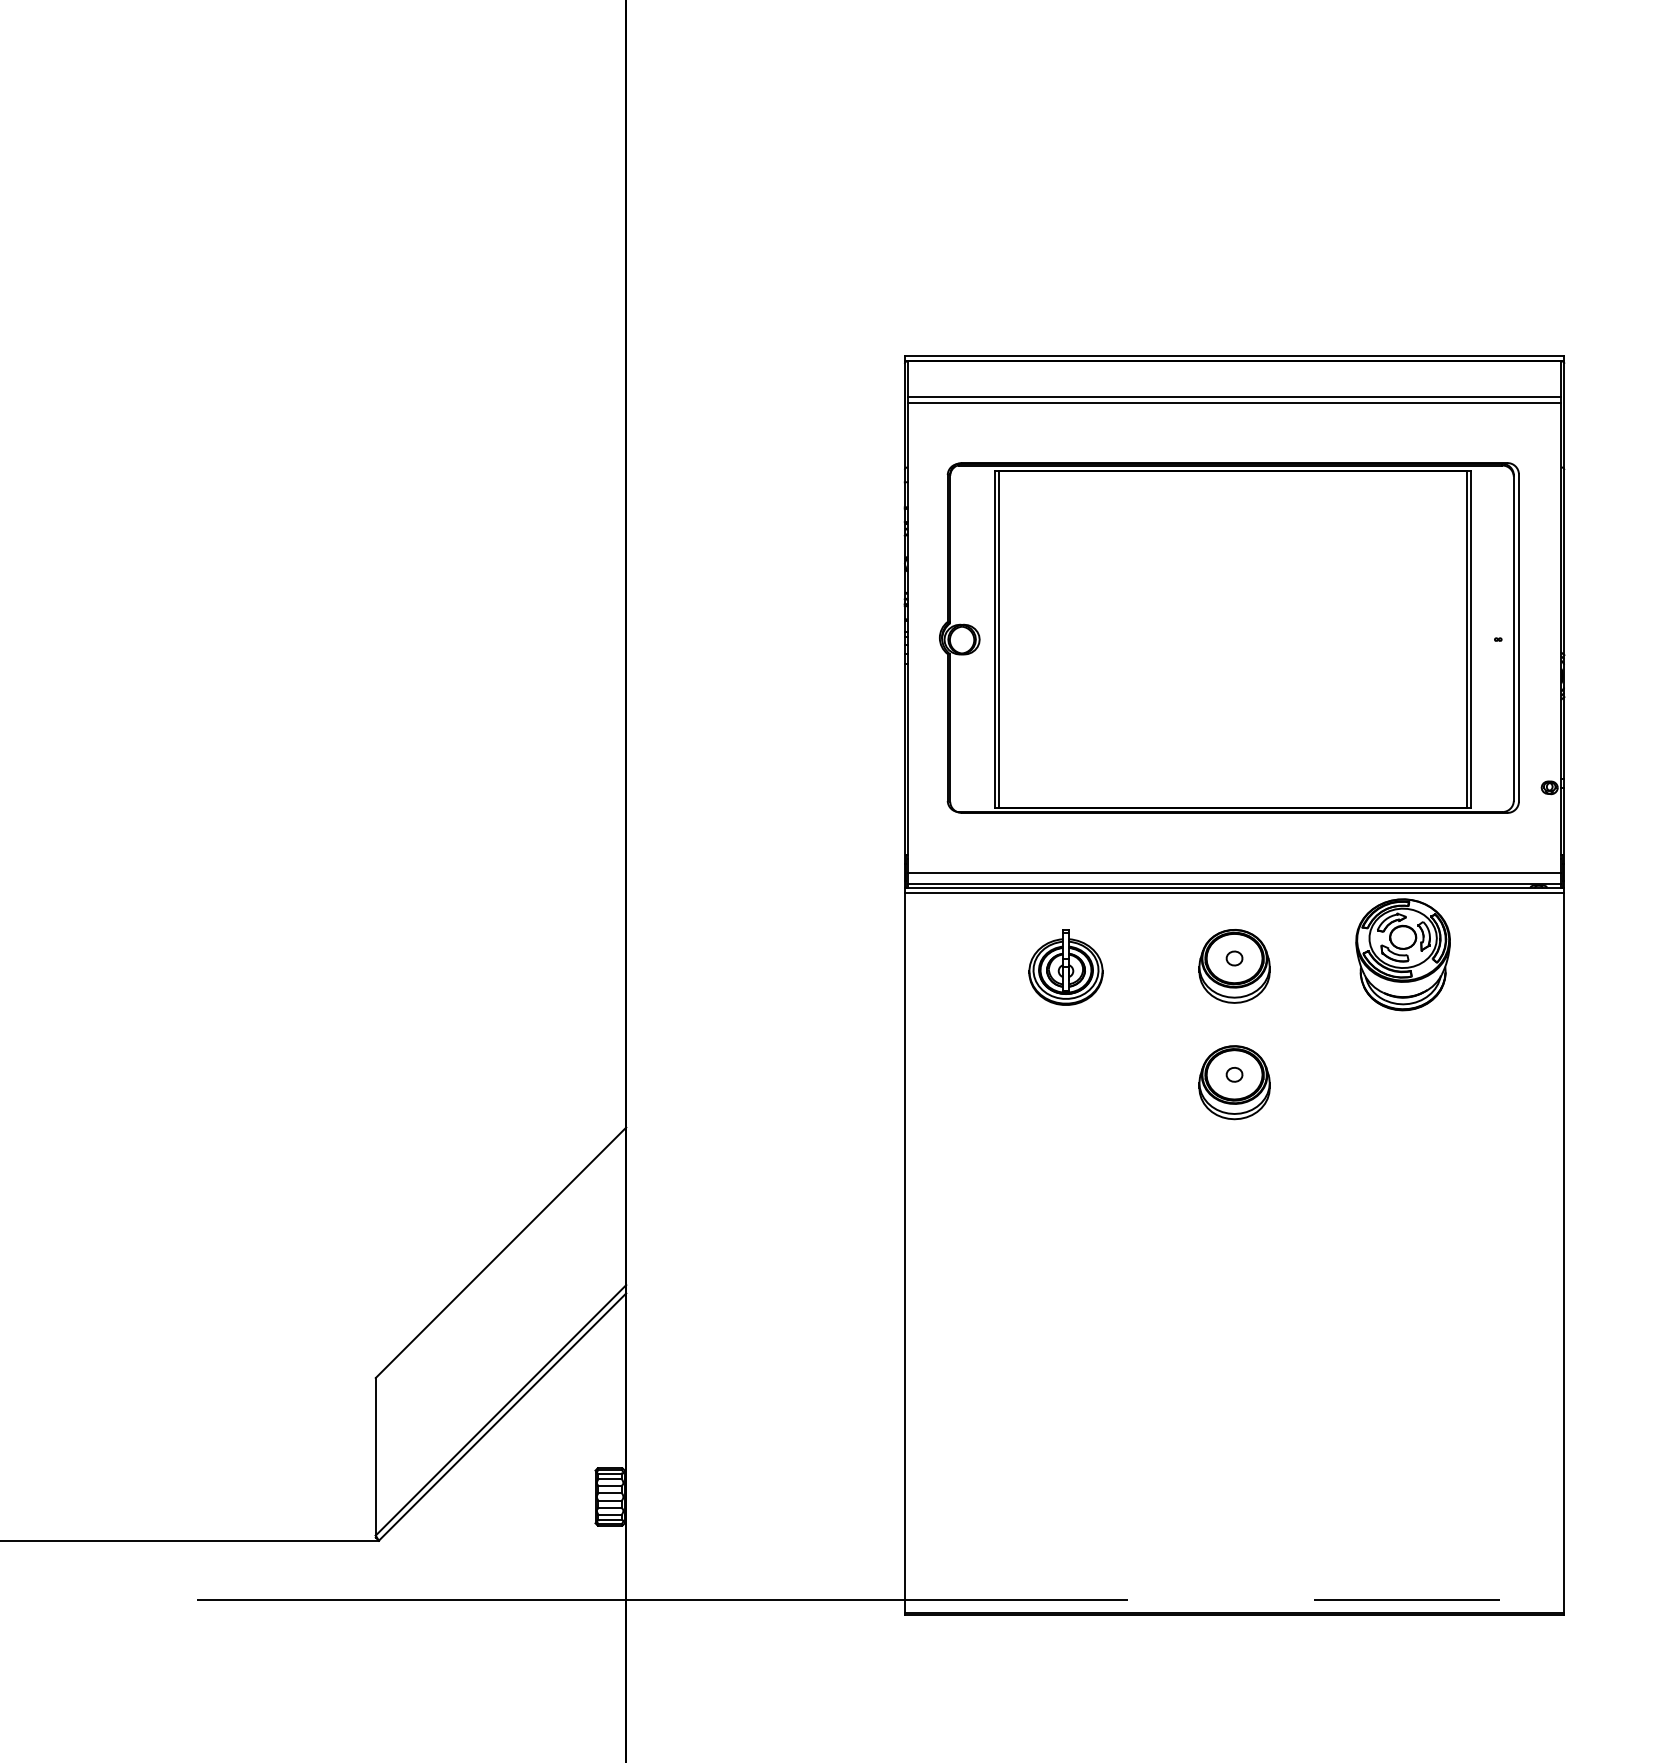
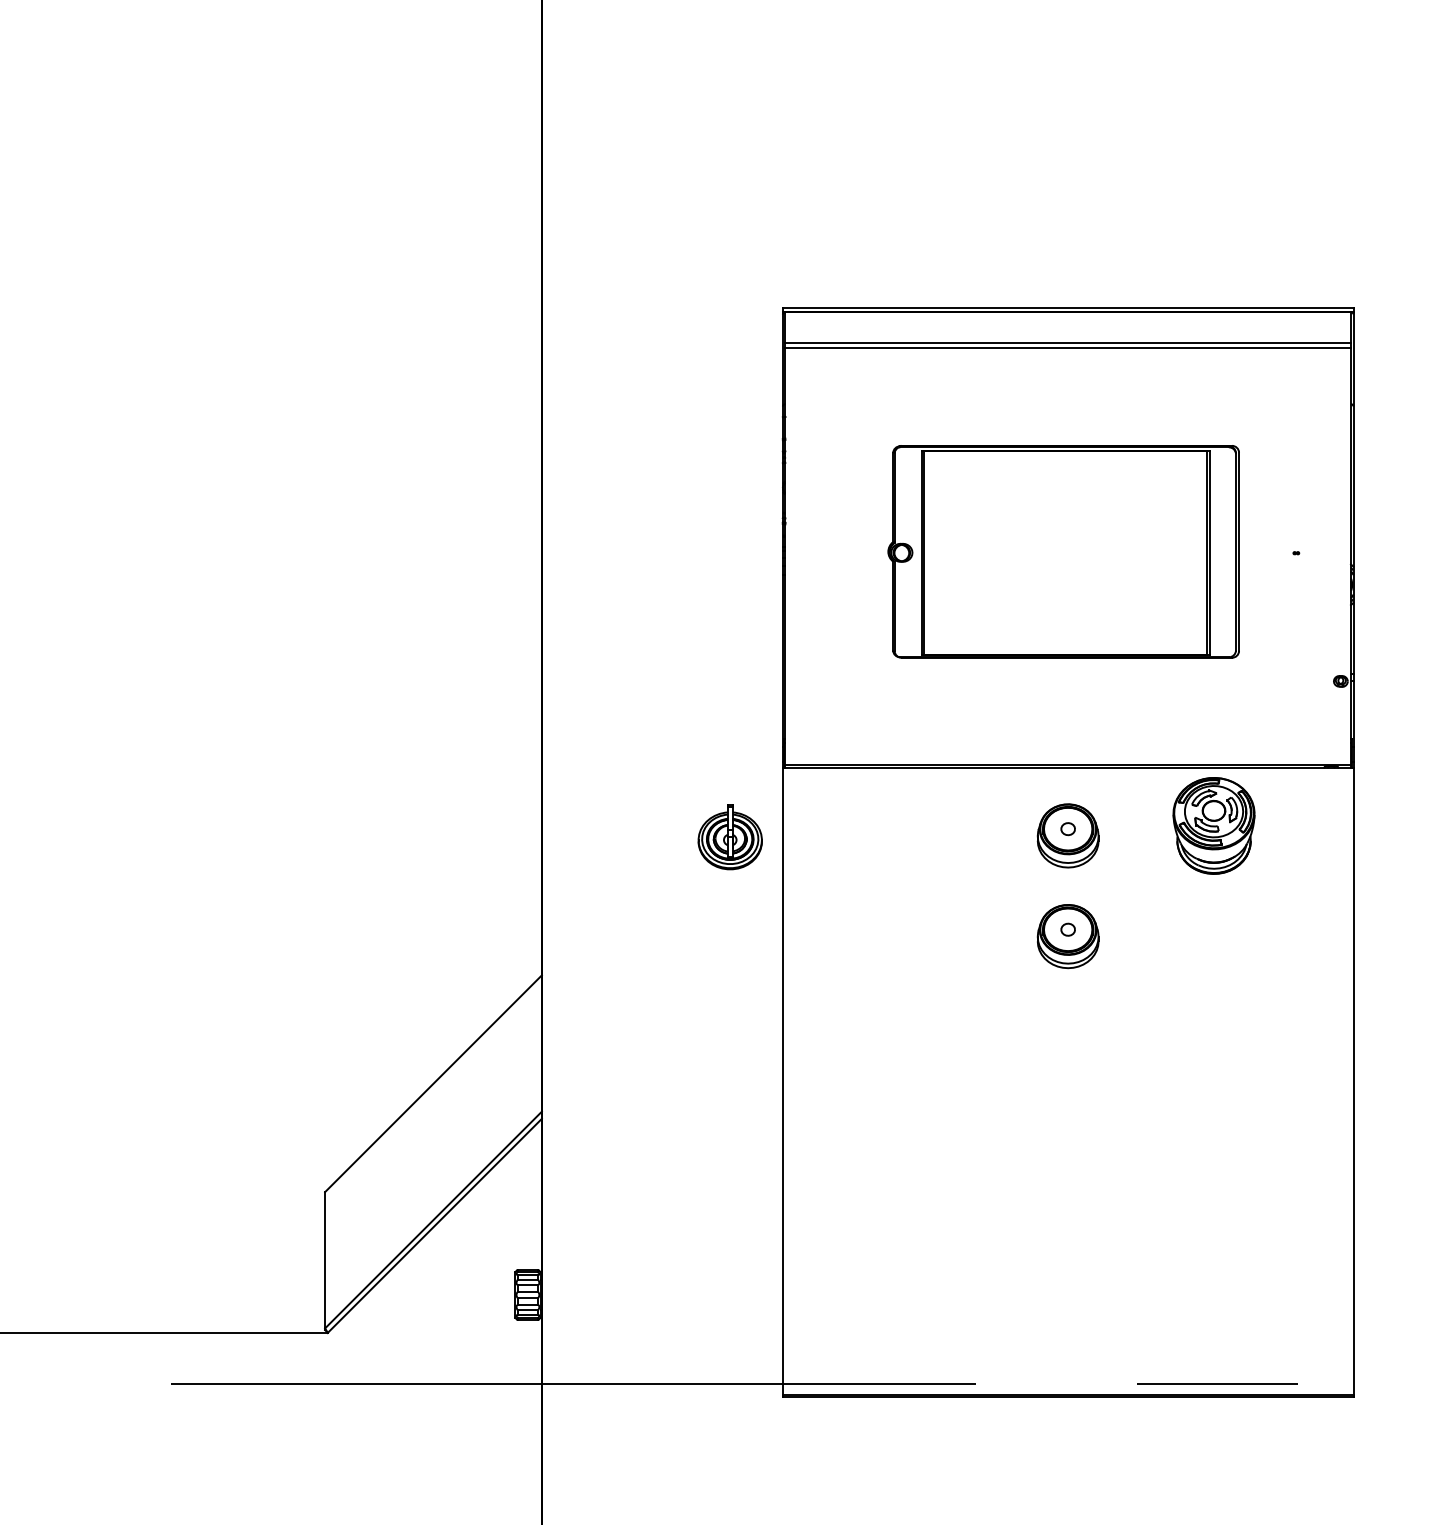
part: (1229, 637) -> (1063, 551), size x0.7
line: (1234, 873) -> (1068, 755), removed
line: (1234, 892) -> (1068, 772), removed
part: (1065, 967) -> (729, 836), moved

